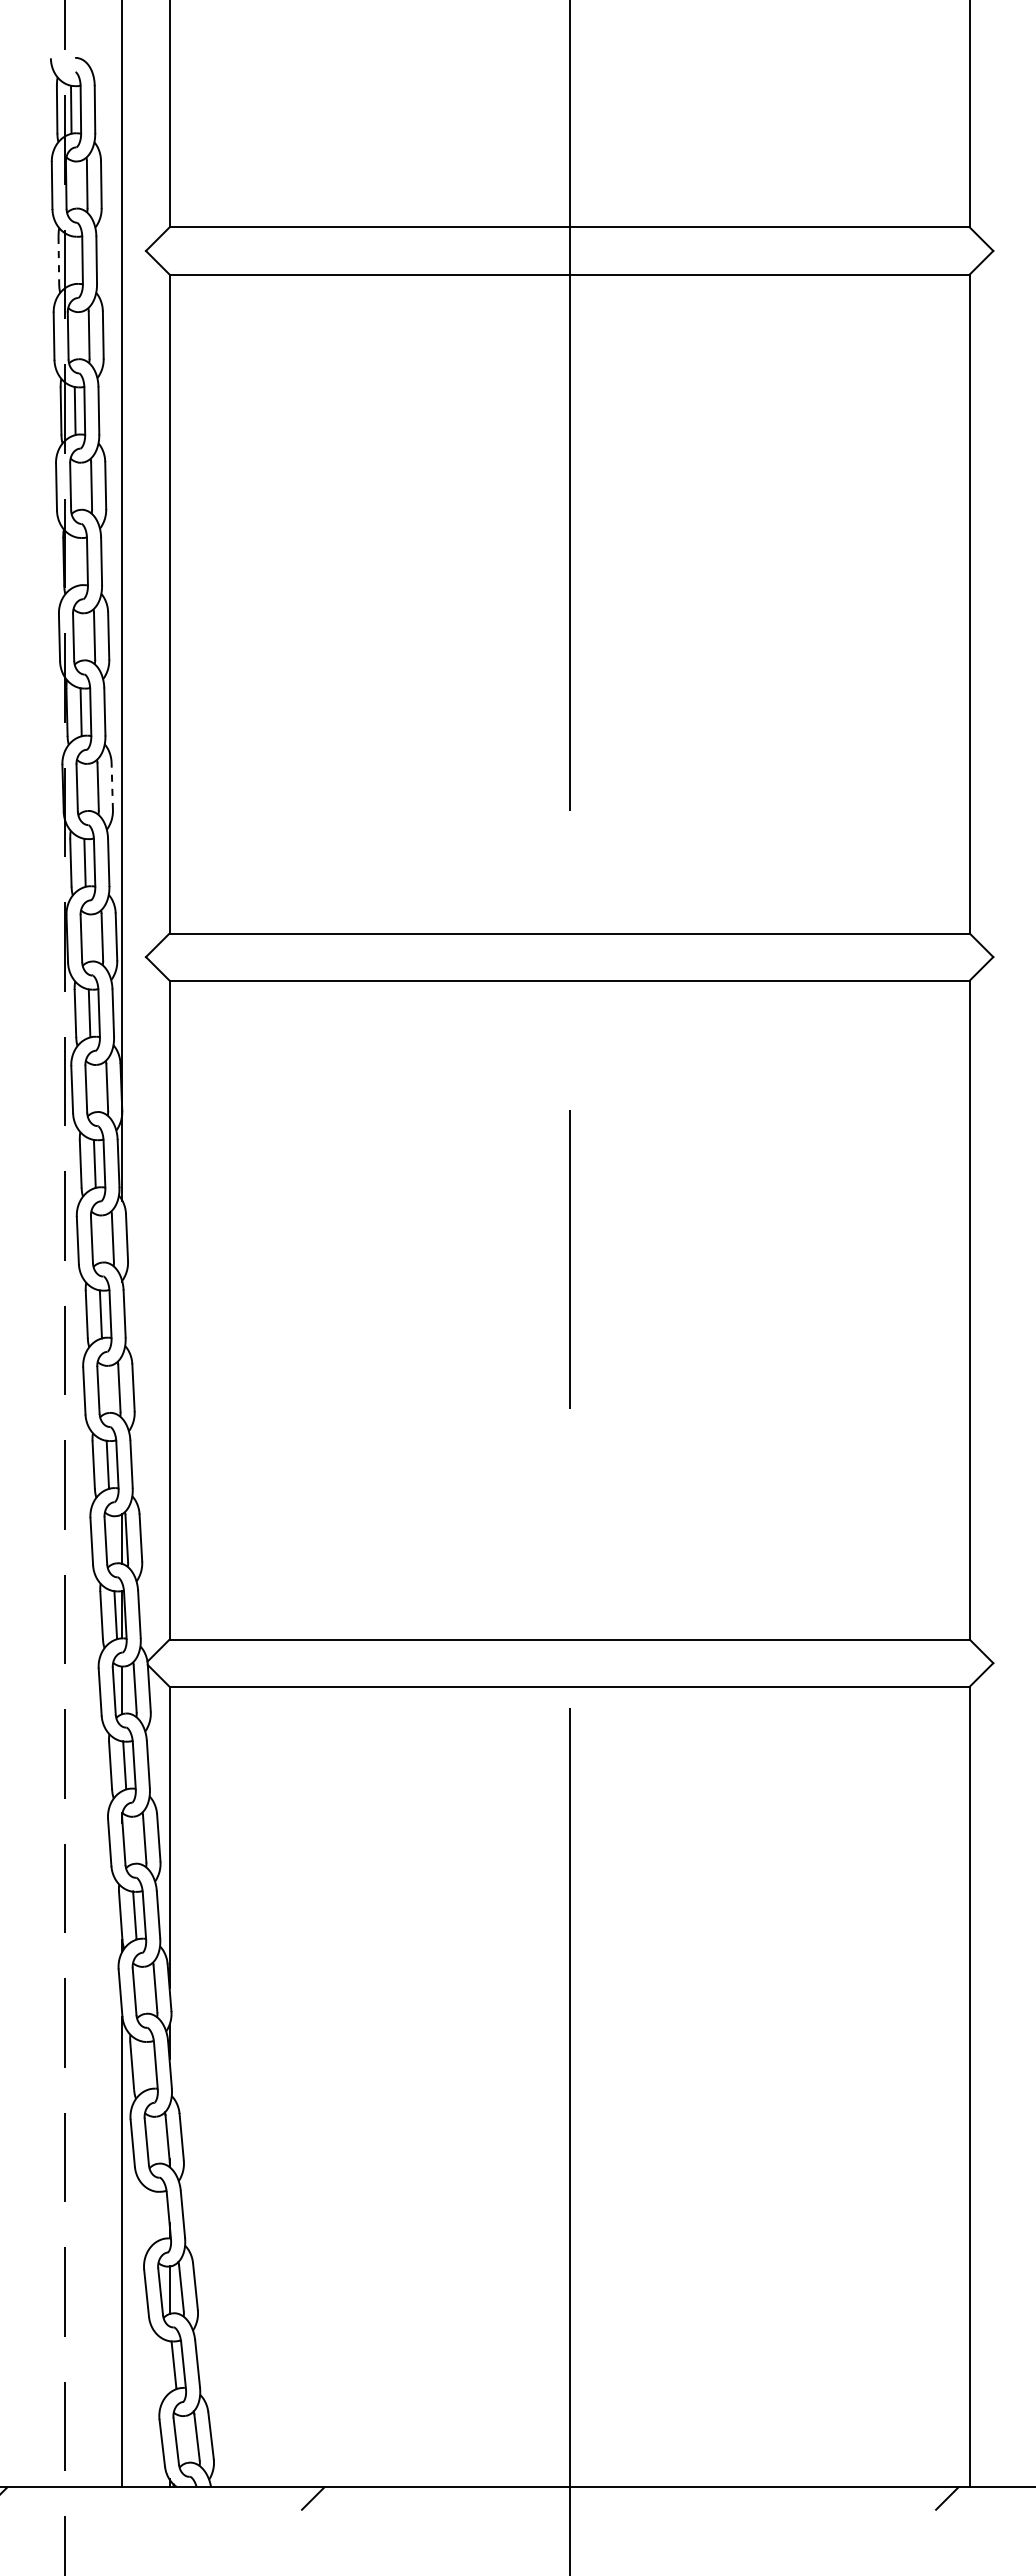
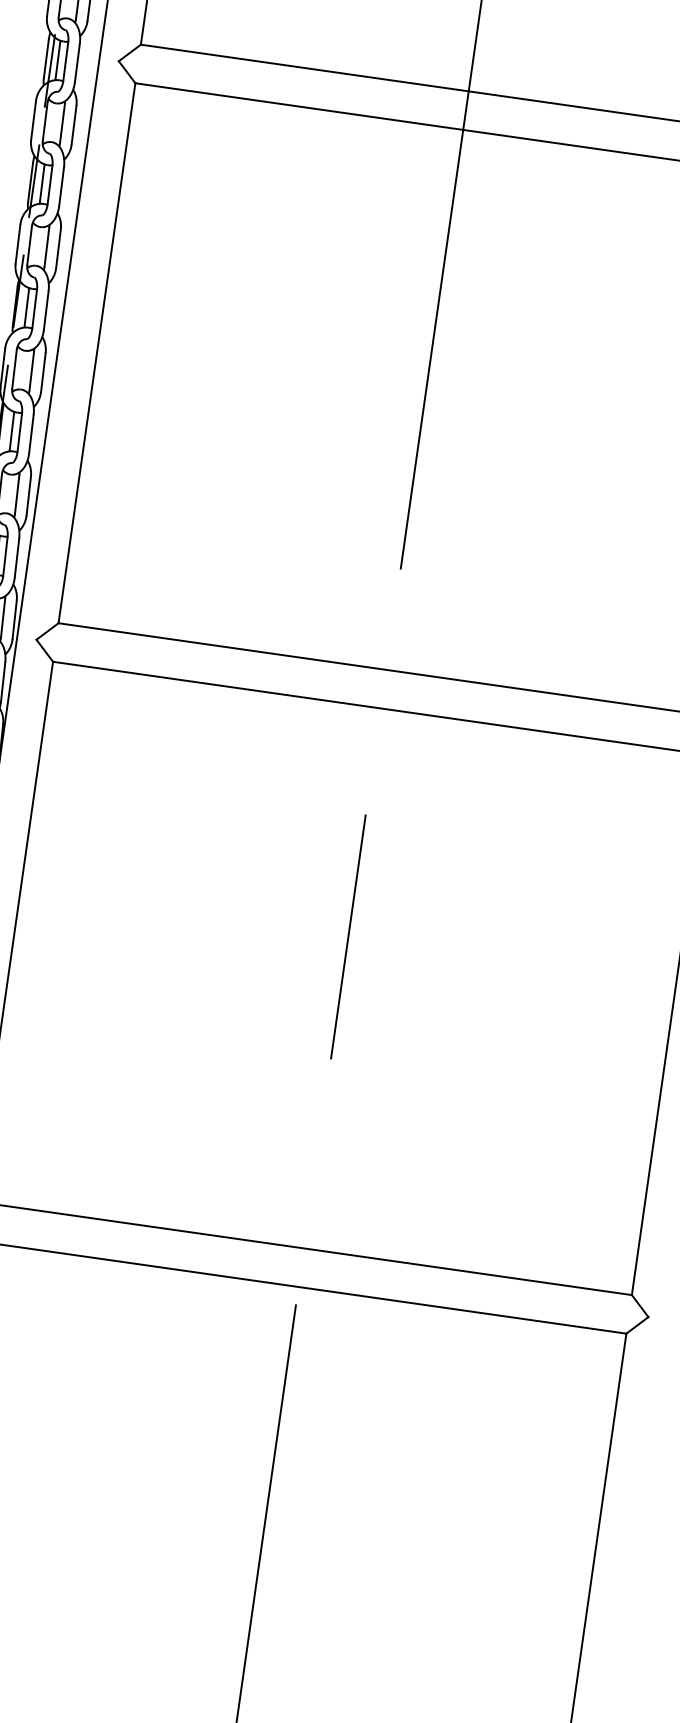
line: (72, 259) -> (57, 59), added
line: (58, 260) -> (46, 58), dashed -> solid
line: (77, 560) -> (26, 306), added
line: (112, 786) -> (28, 496), dashed -> solid

